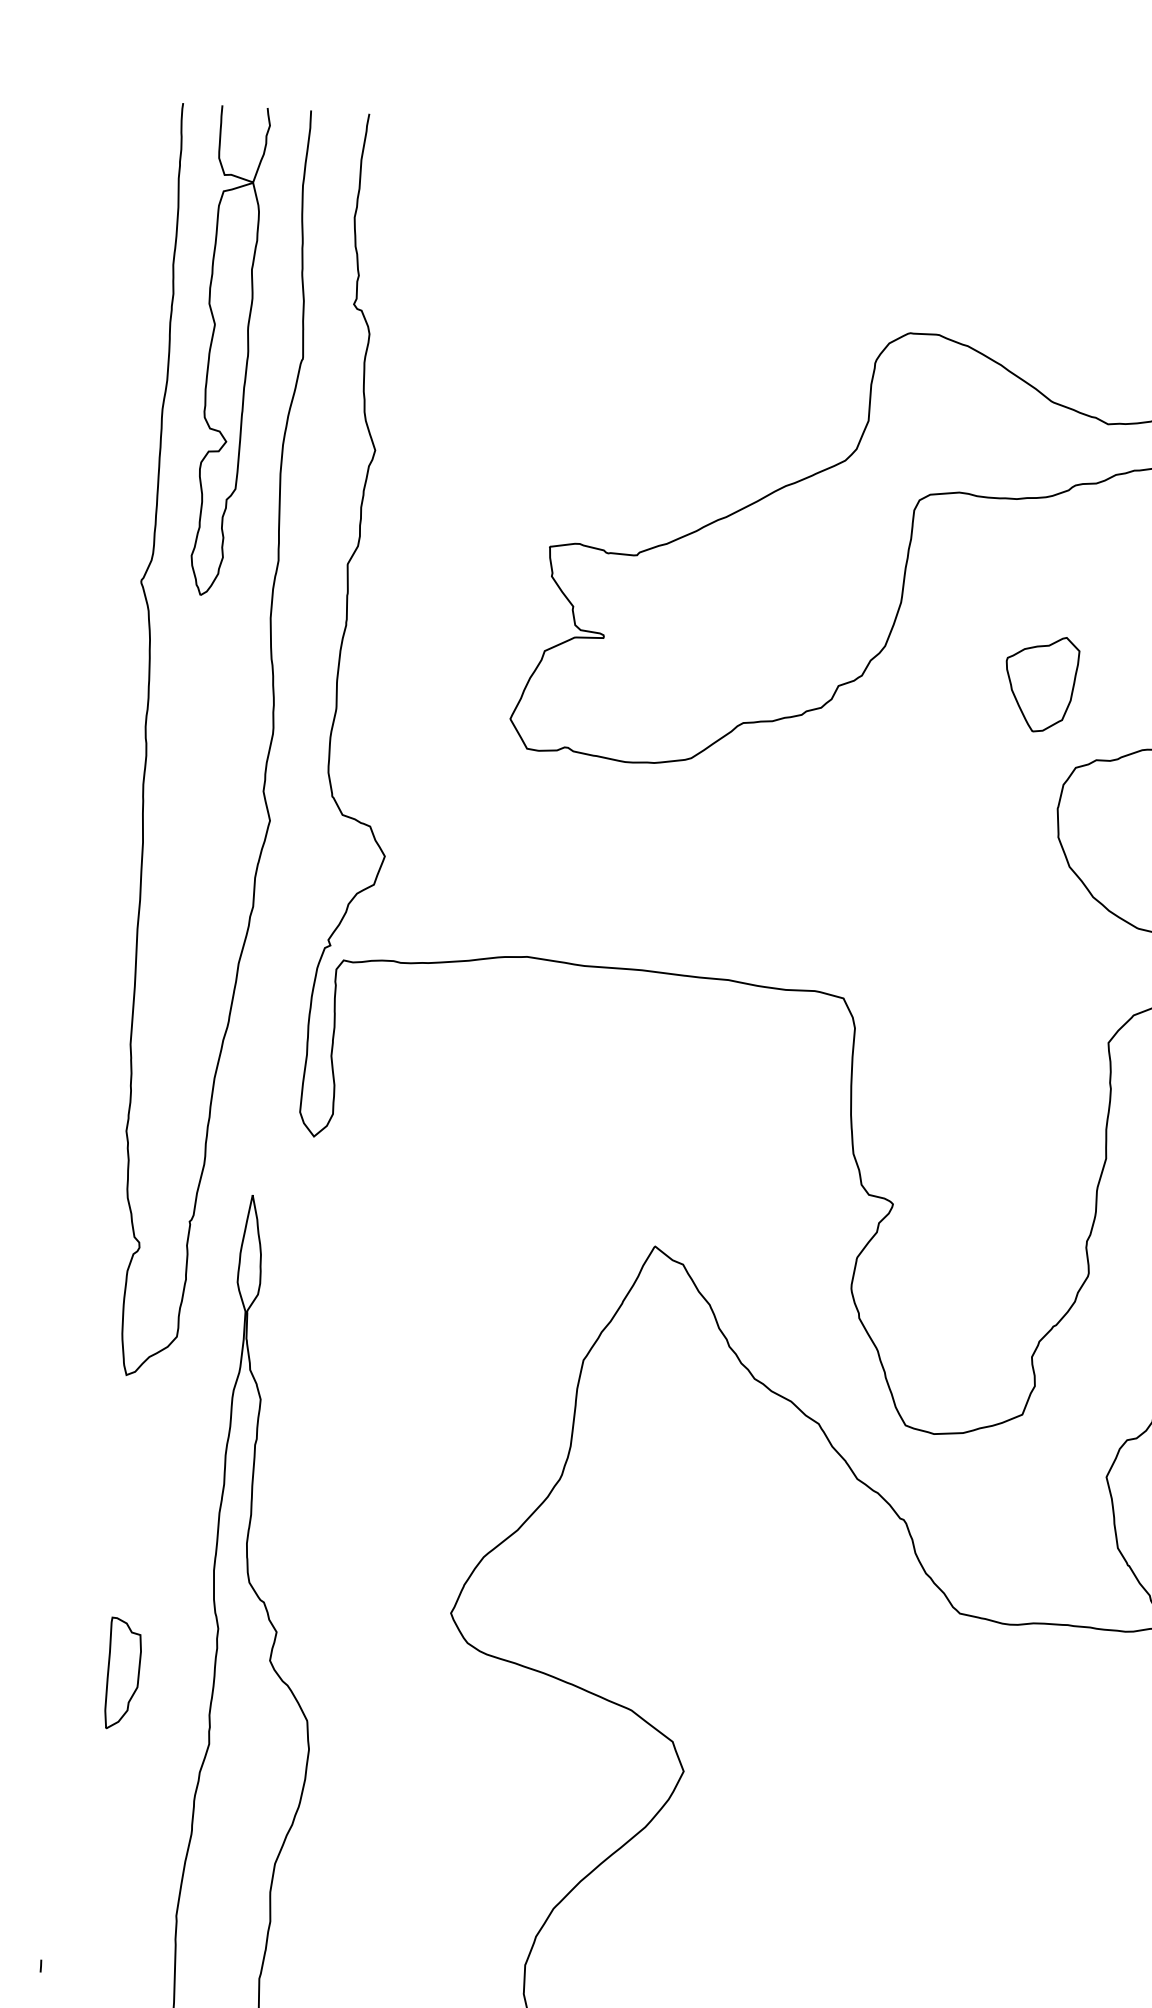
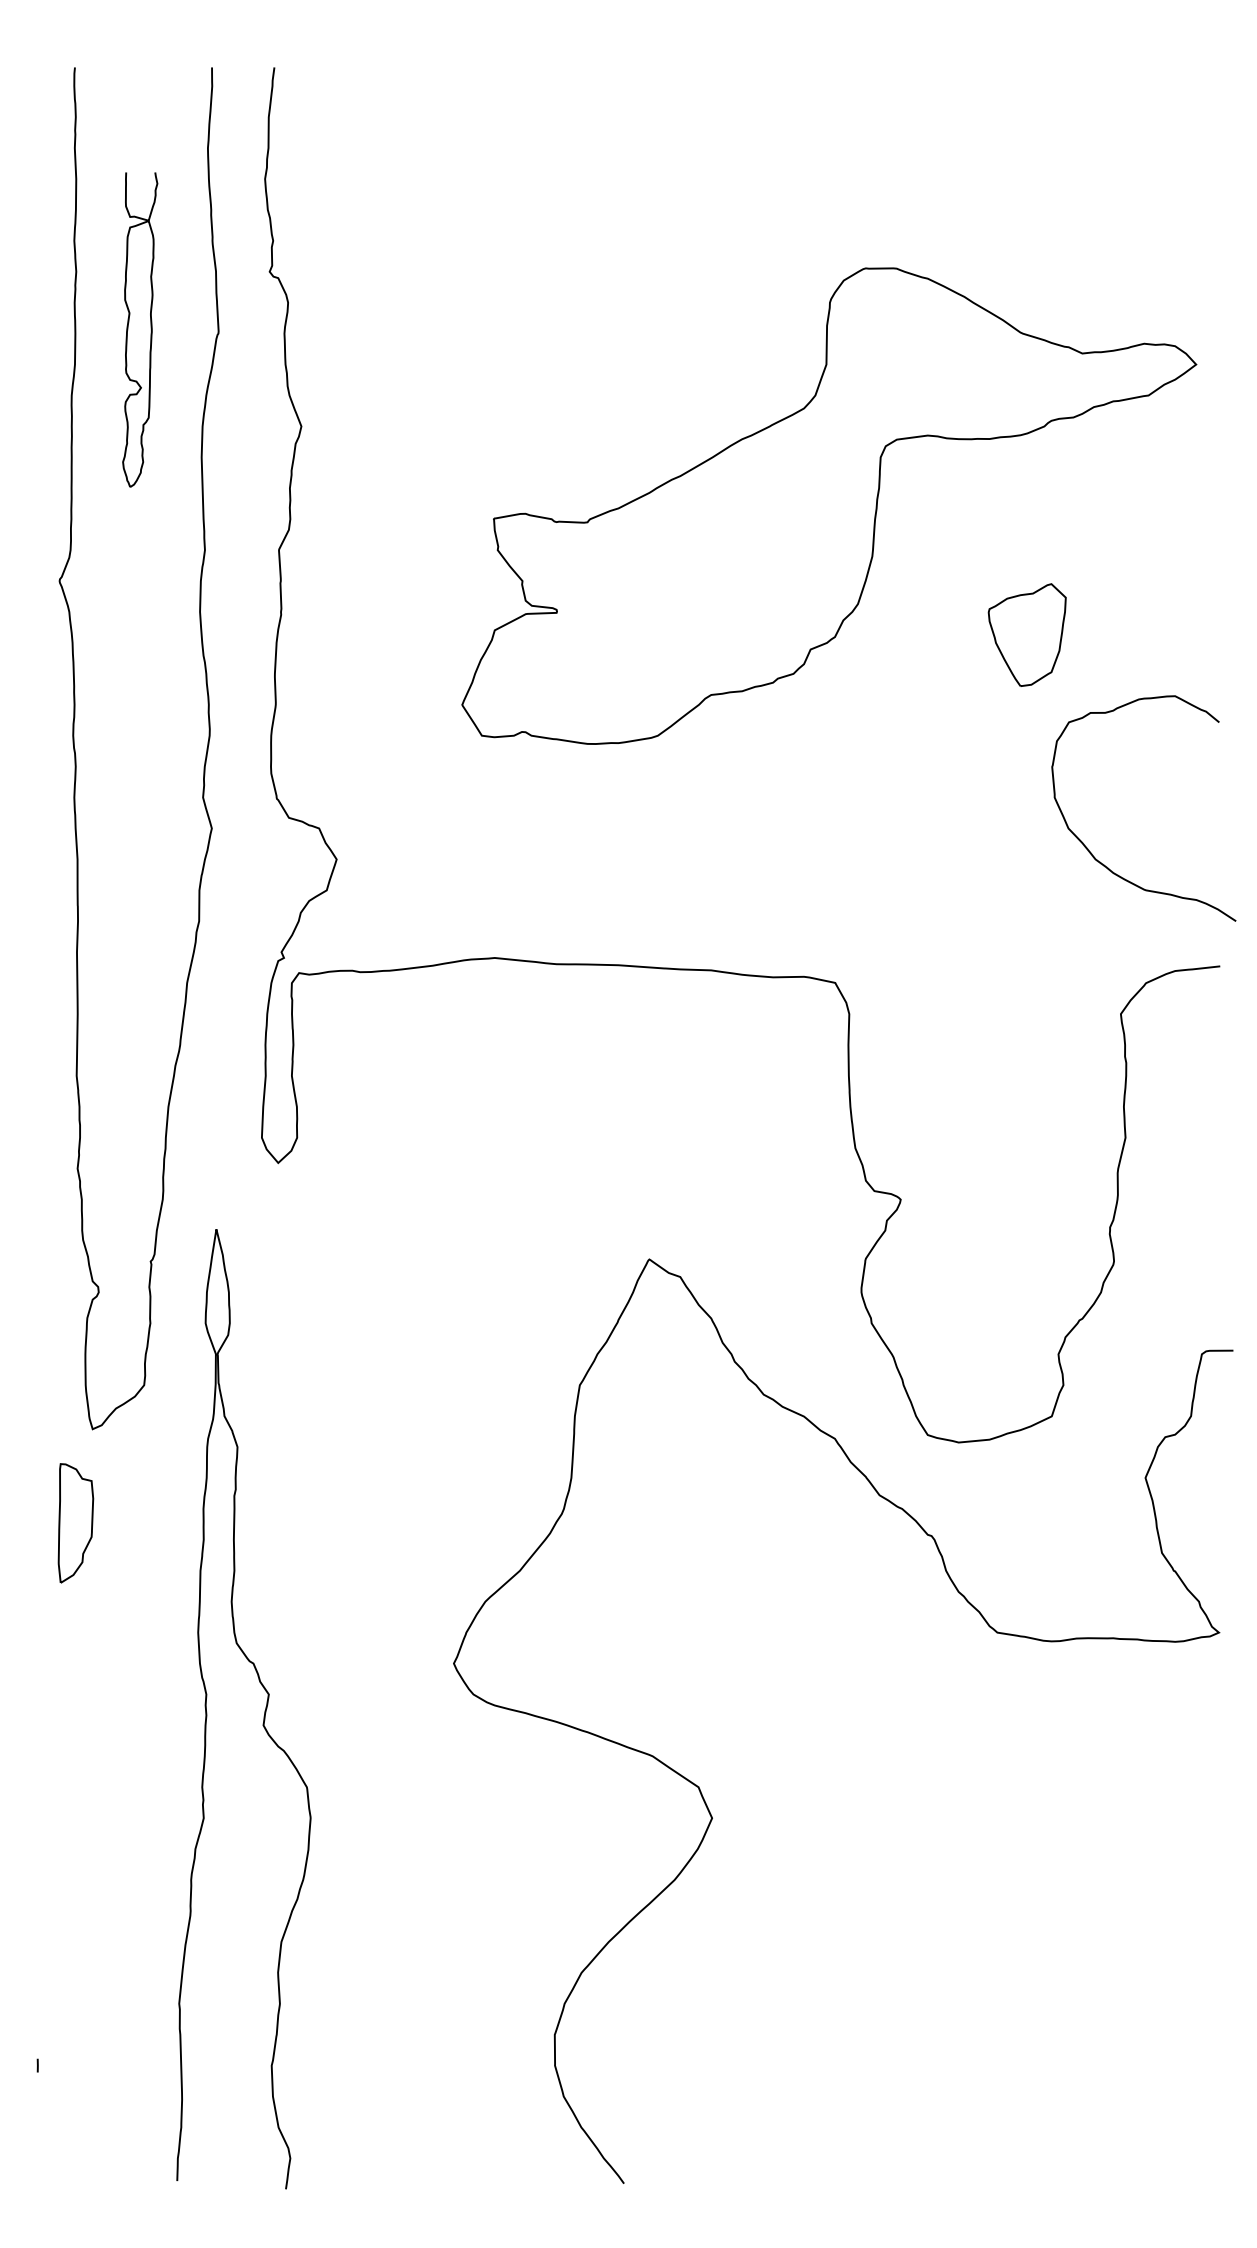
part: (229, 351) -> (139, 329), size x0.6
part: (123, 1673) -> (75, 1523), moved

